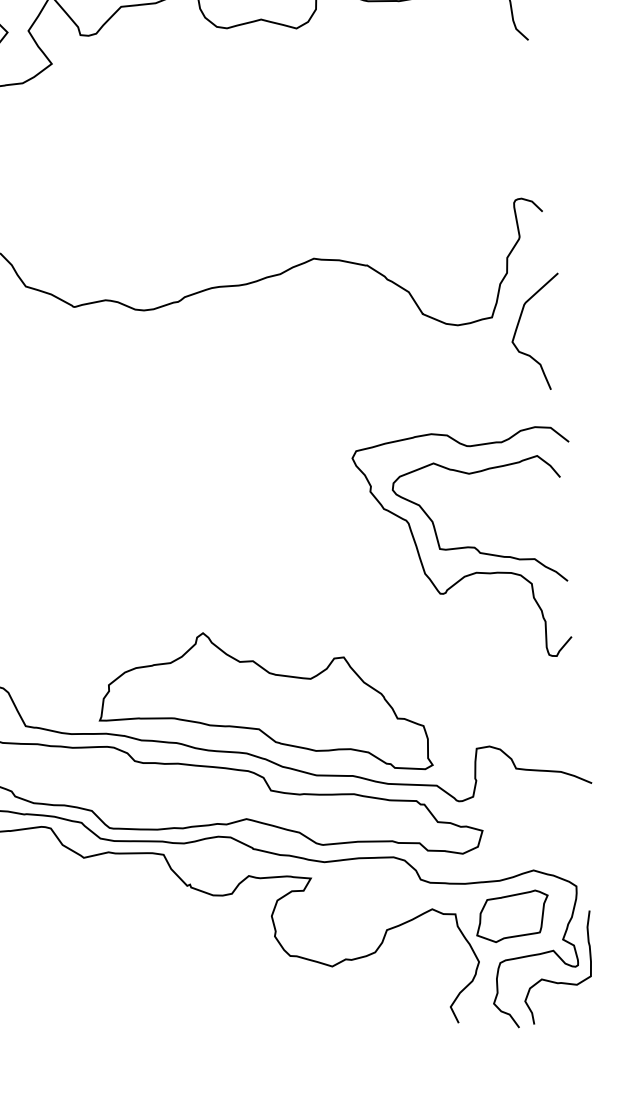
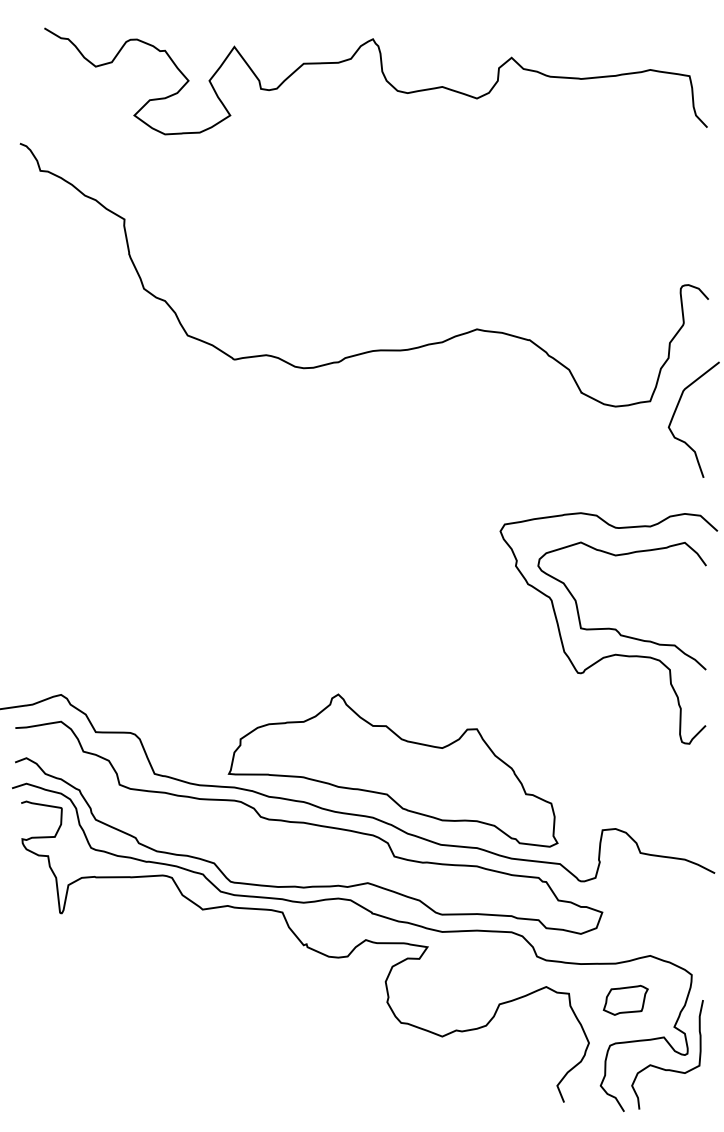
part: (512, 916) -> (625, 1000), size x0.6

